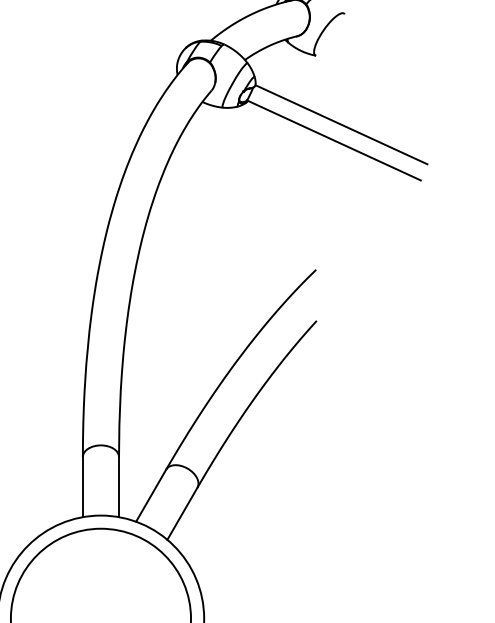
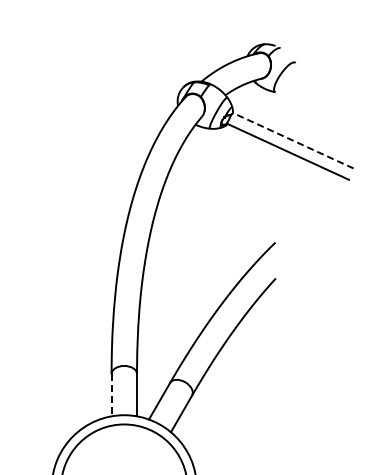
line: (340, 124) -> (292, 140), solid -> dashed
line: (82, 487) -> (111, 395), solid -> dashed

